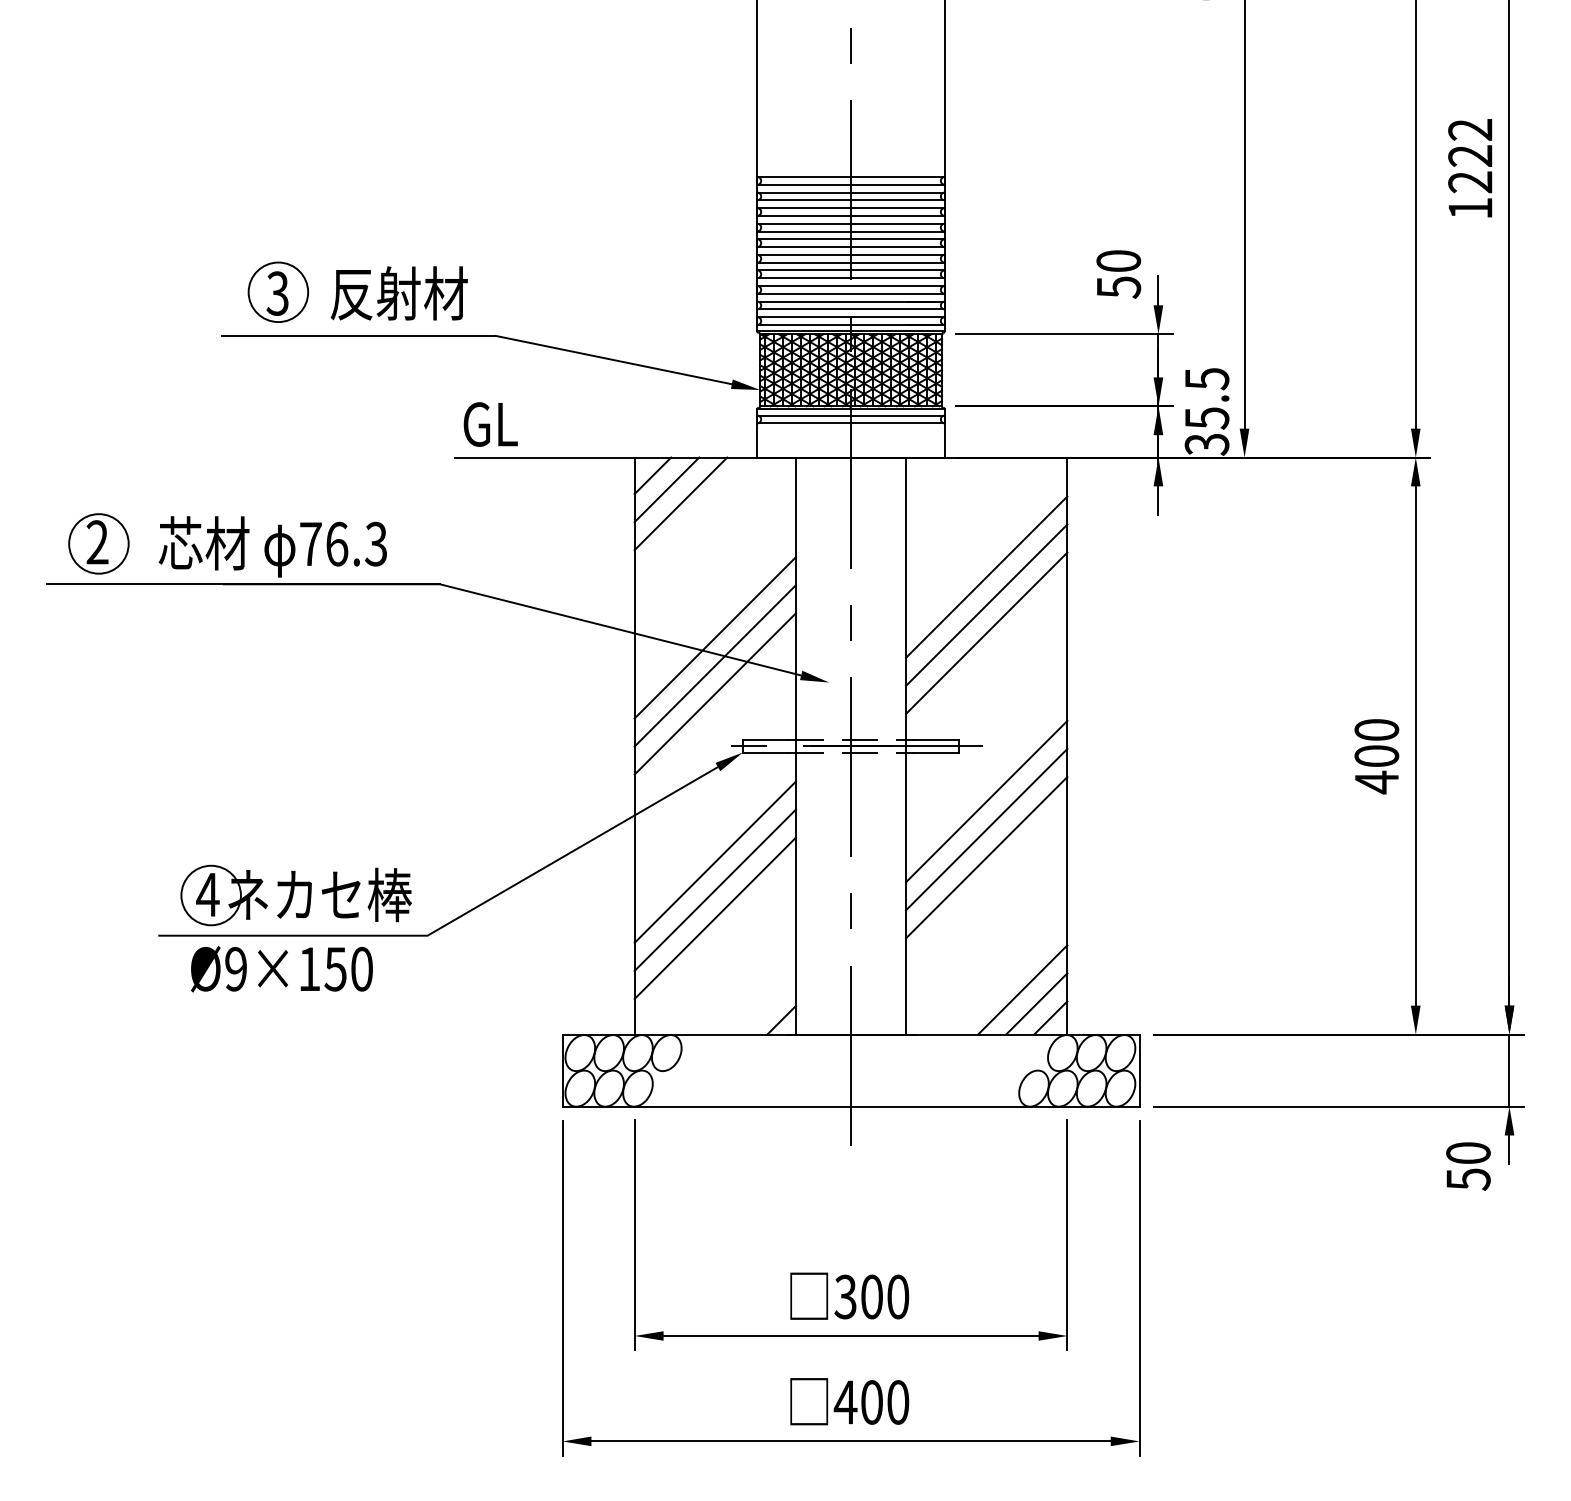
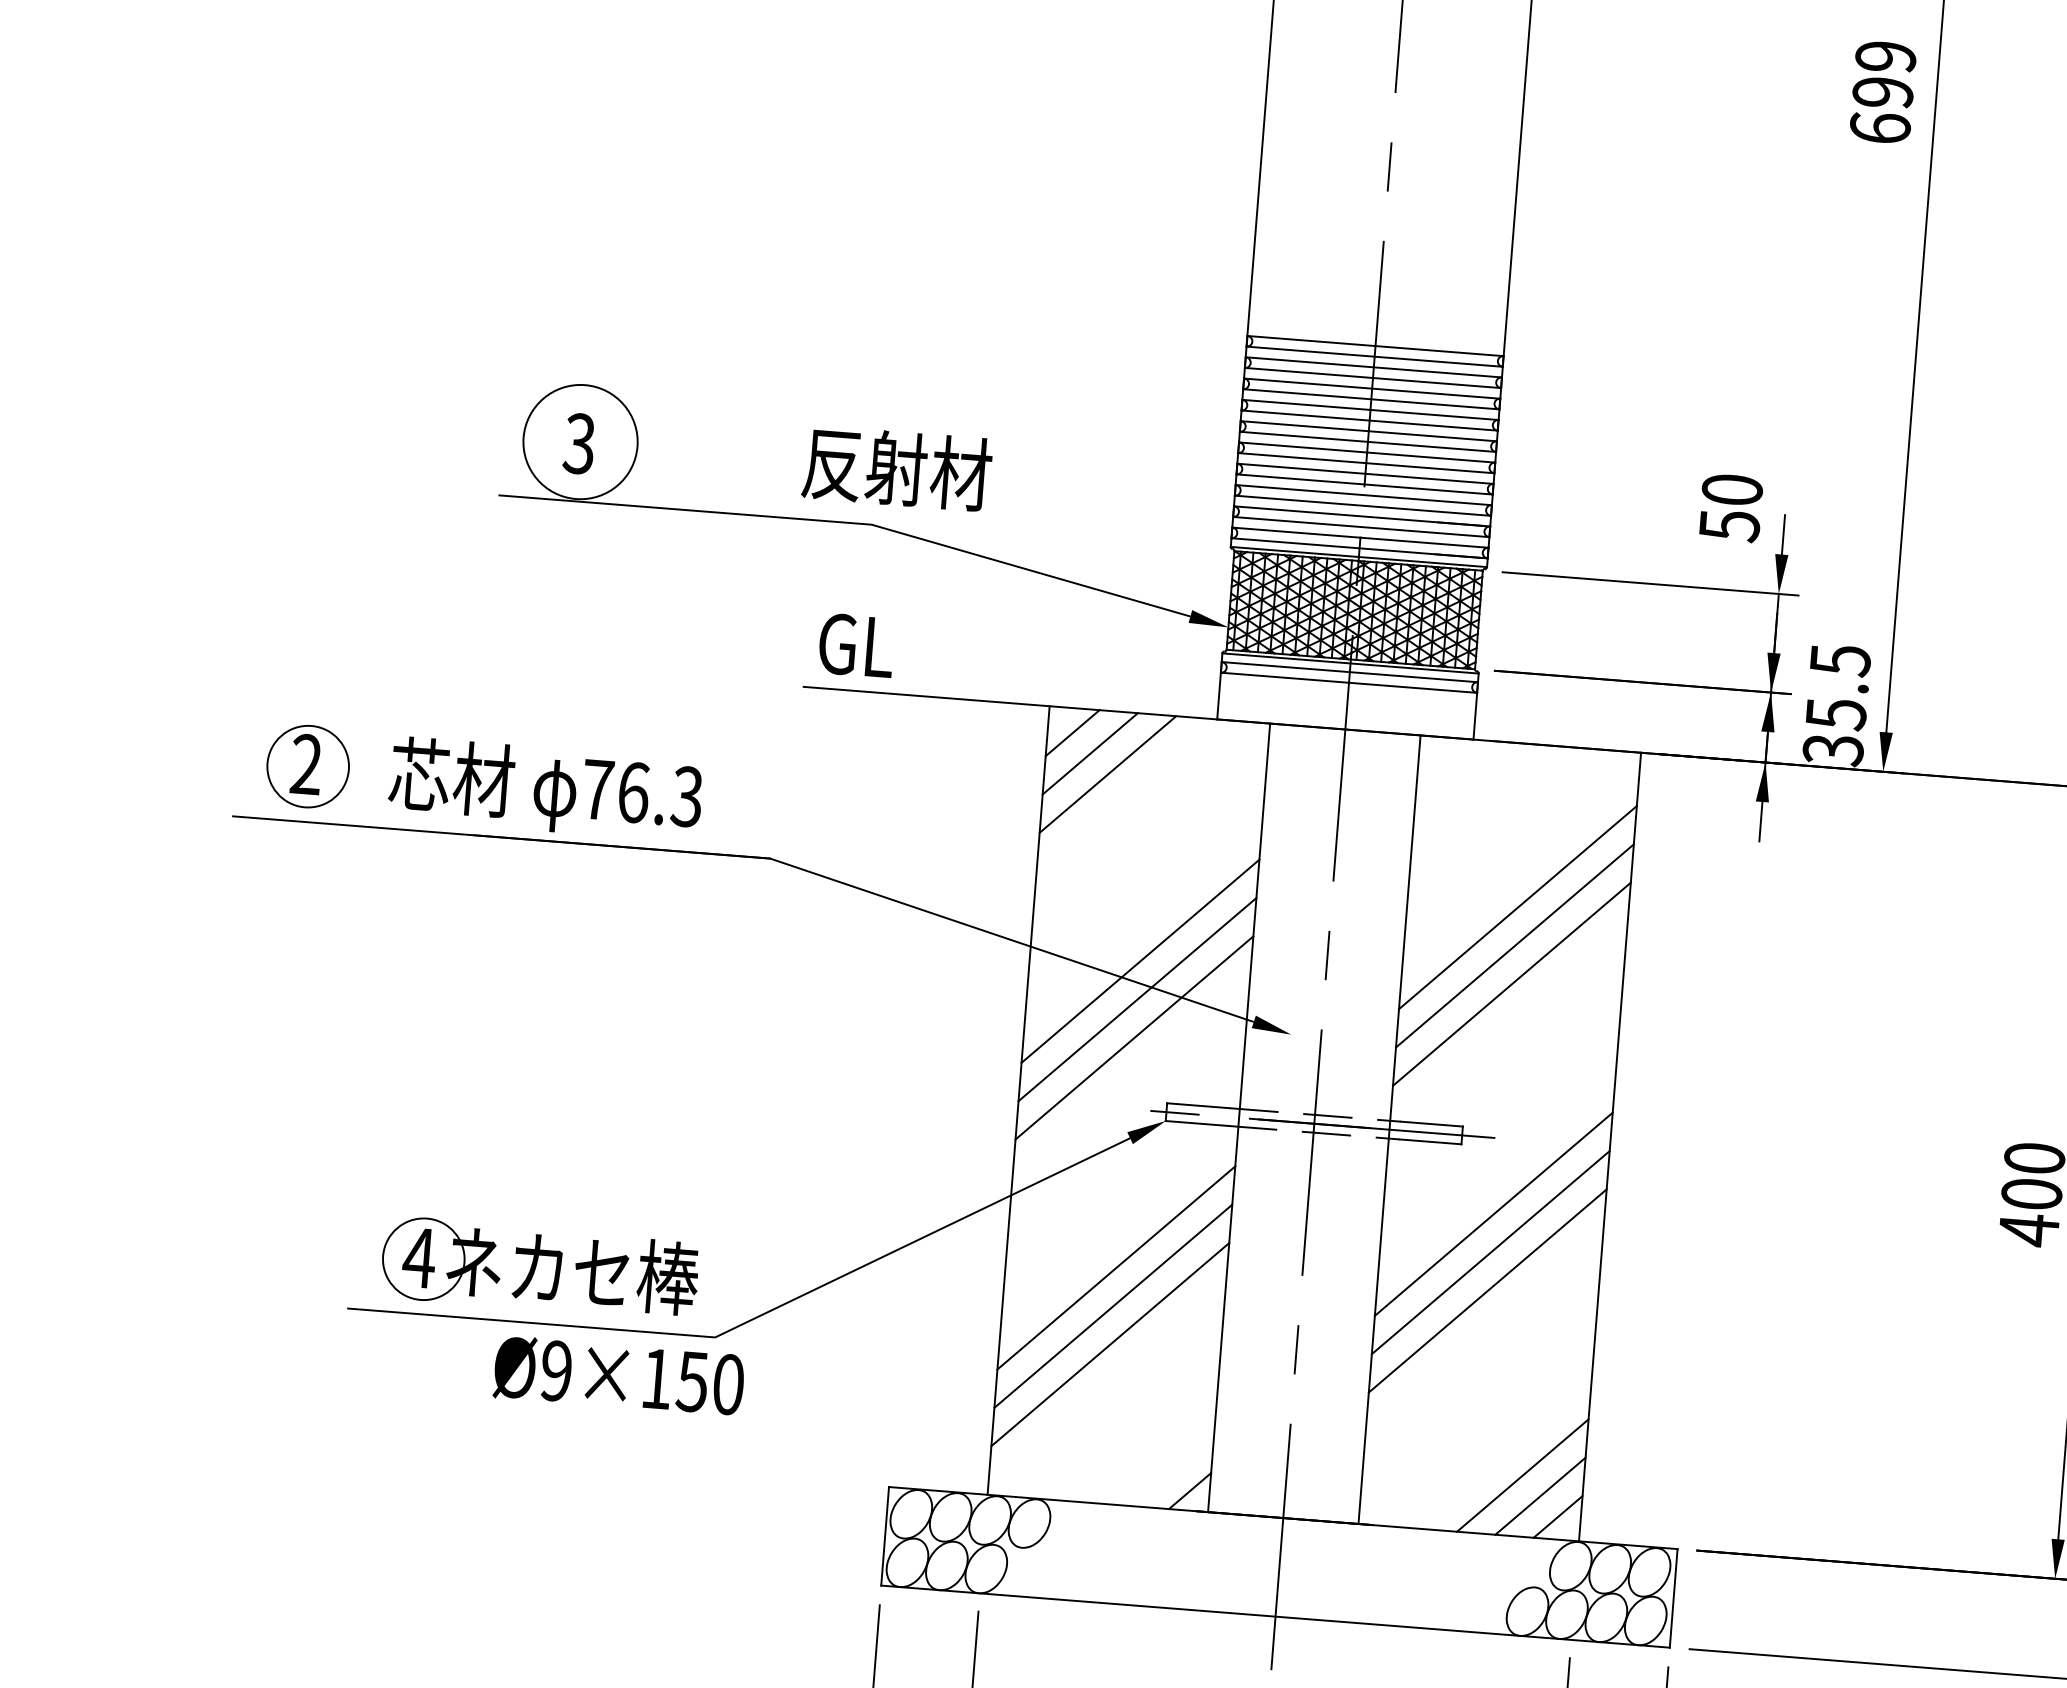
circle: (278, 292) -> (580, 442), size x1.4
text: (398, 293) -> (896, 468), moved
text: (281, 969) -> (618, 1376), moved

